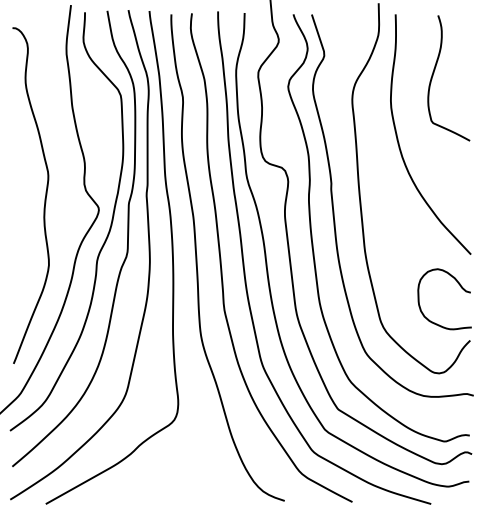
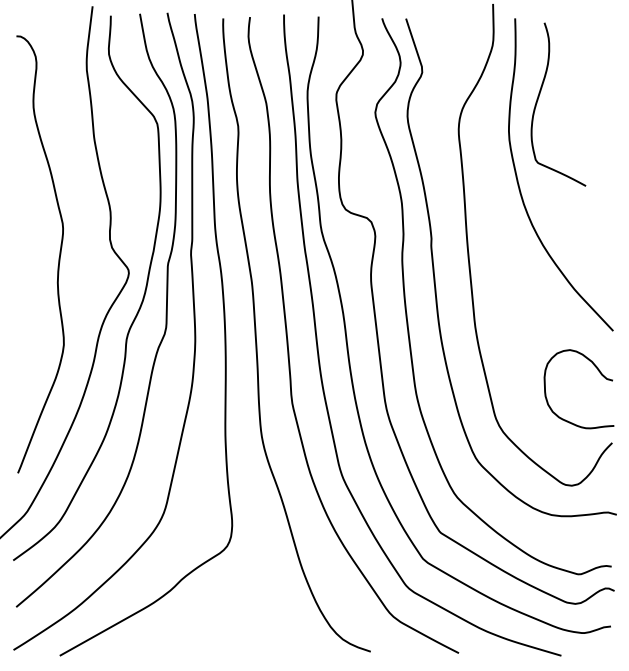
curve: (434, 72) -> (539, 97), moved

